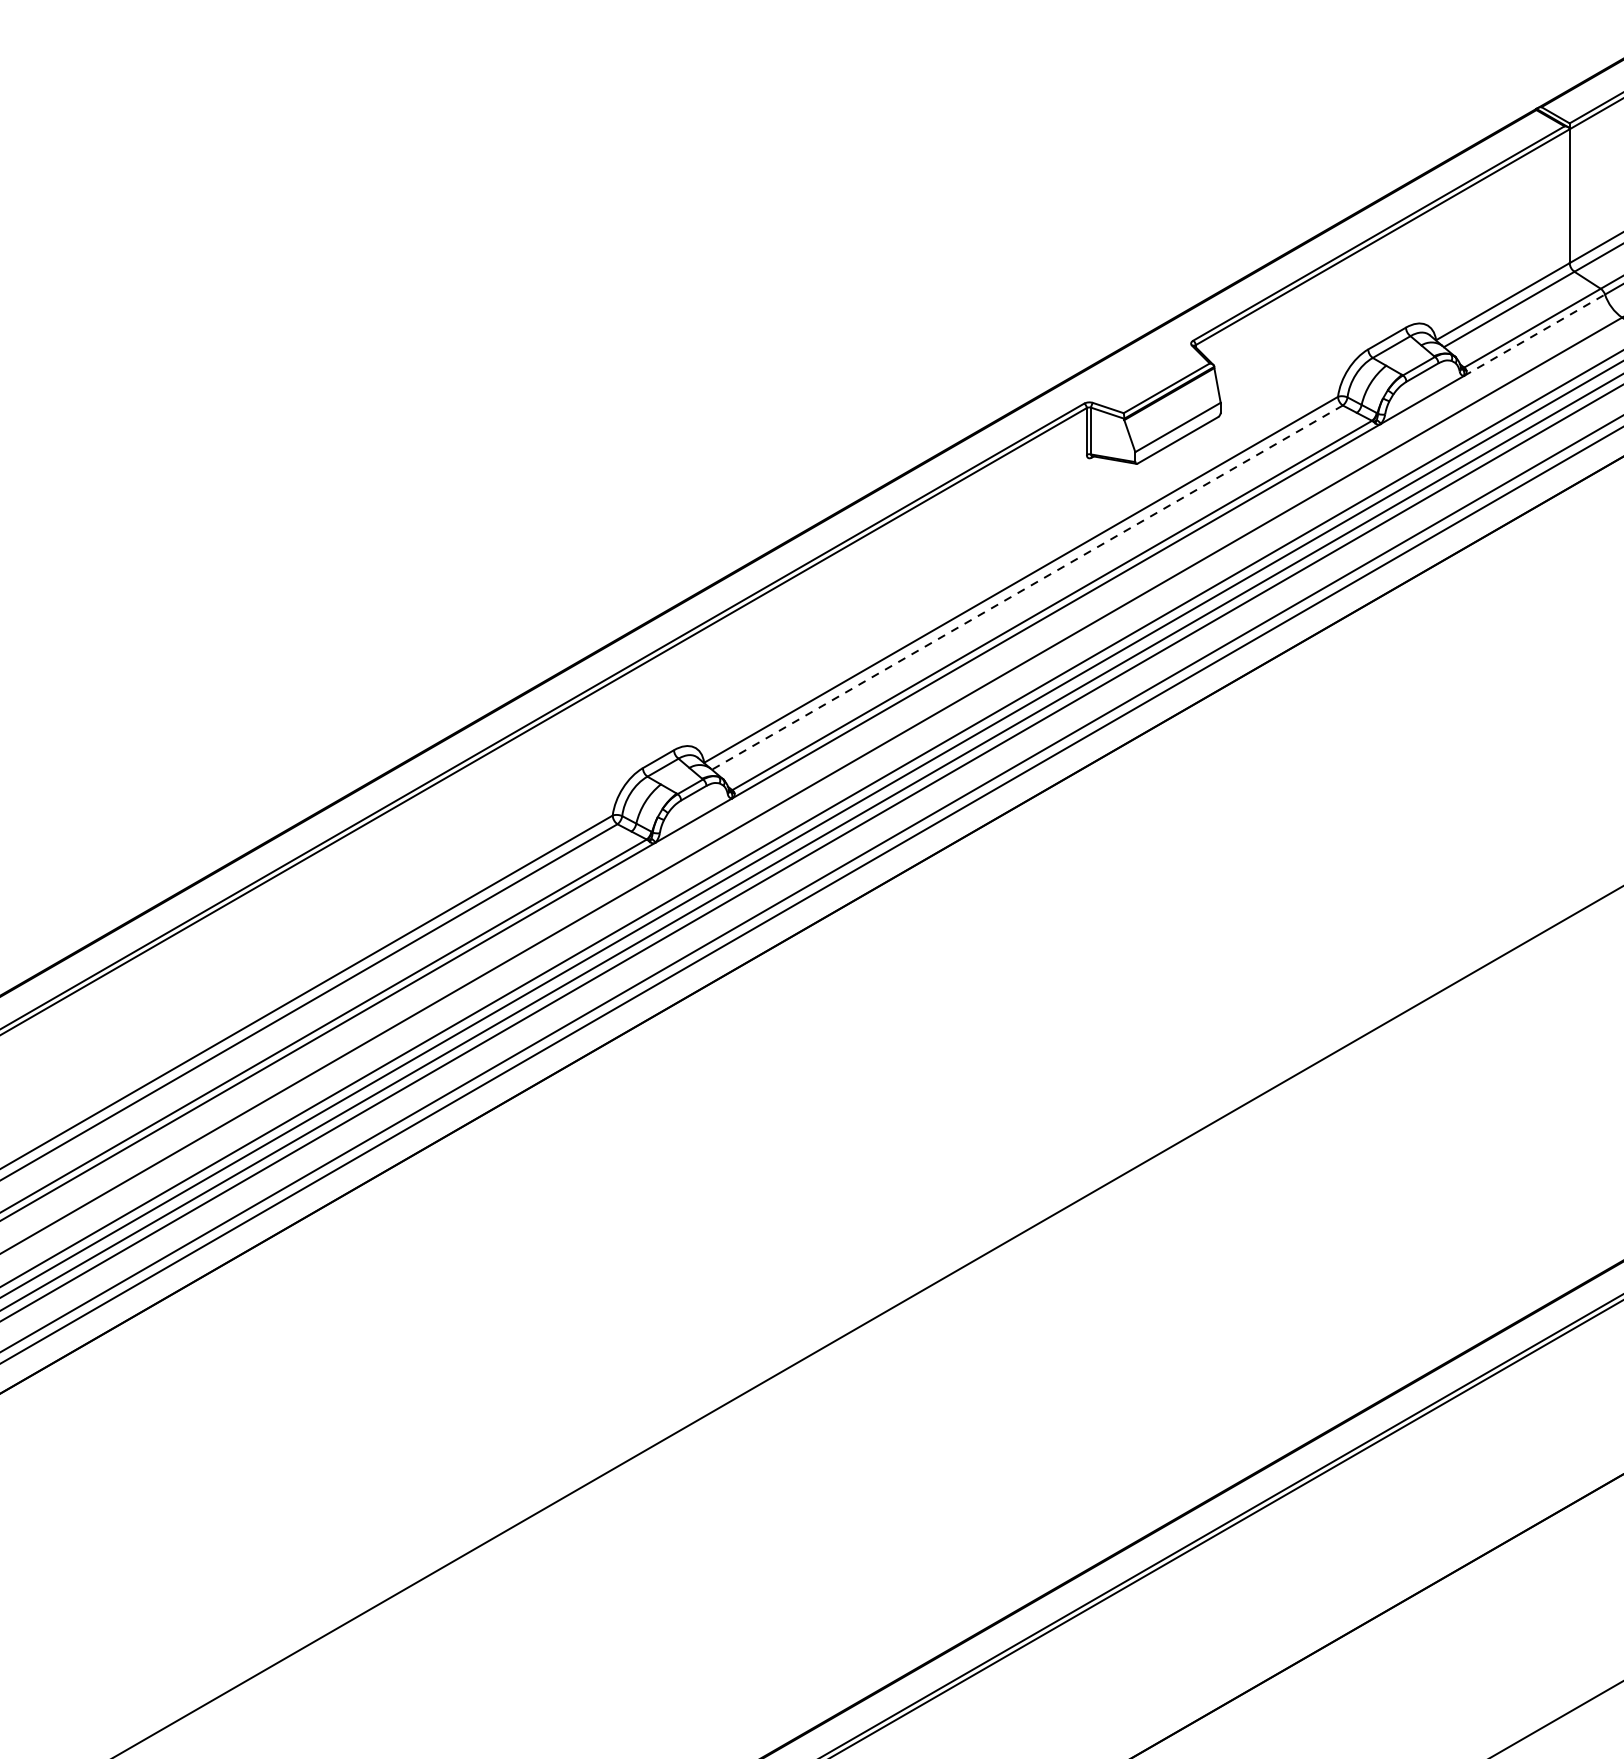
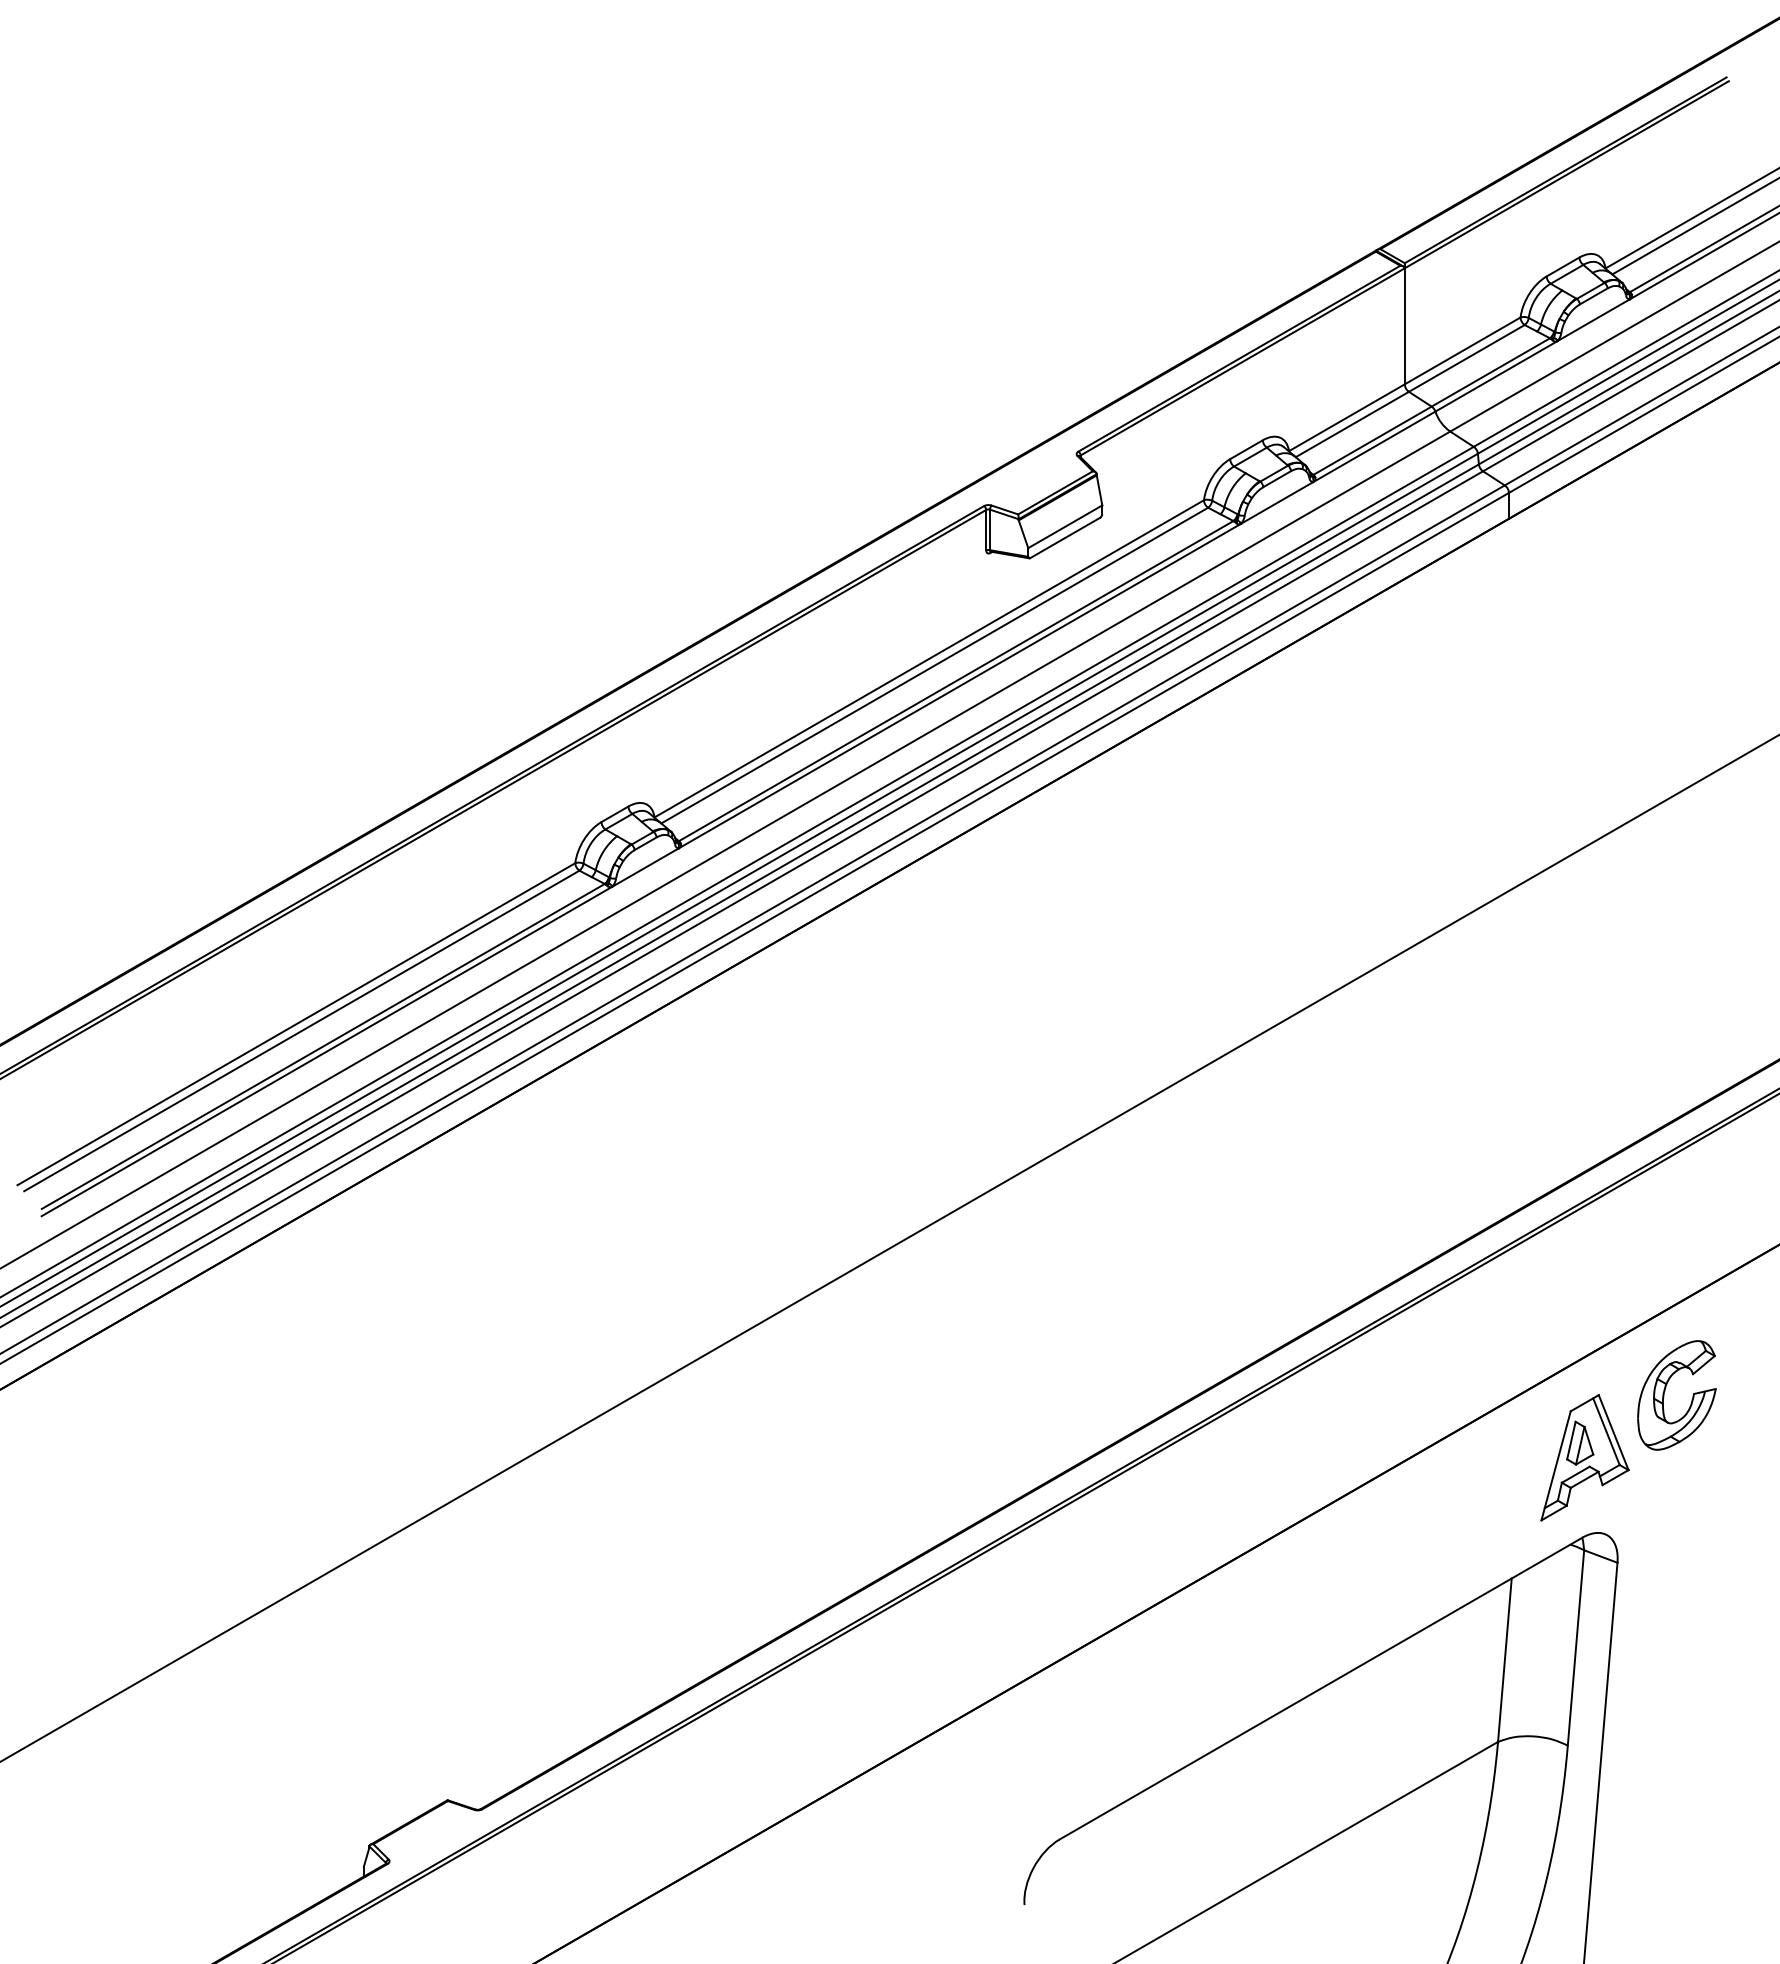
line: (1534, 334) -> (1374, 446), dashed -> solid
line: (1027, 587) -> (934, 665), dashed -> solid

